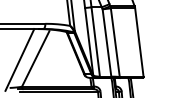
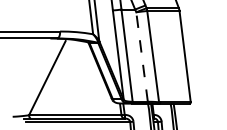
line: (106, 43) -> (141, 57), solid -> dashed
line: (19, 59) -> (25, 78), removed

